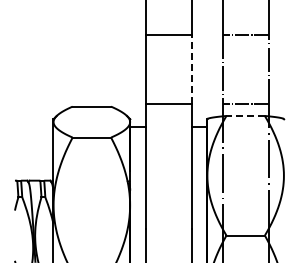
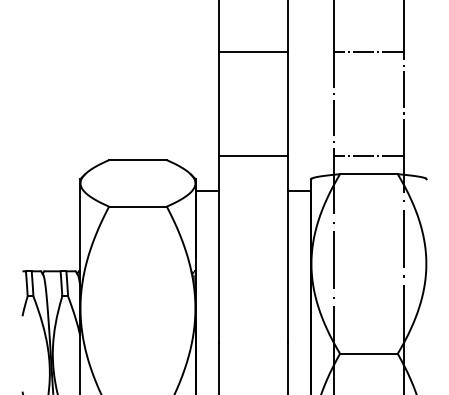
line: (191, 69) -> (287, 104), dashed -> solid
line: (245, 115) -> (368, 173), dashed -> solid

